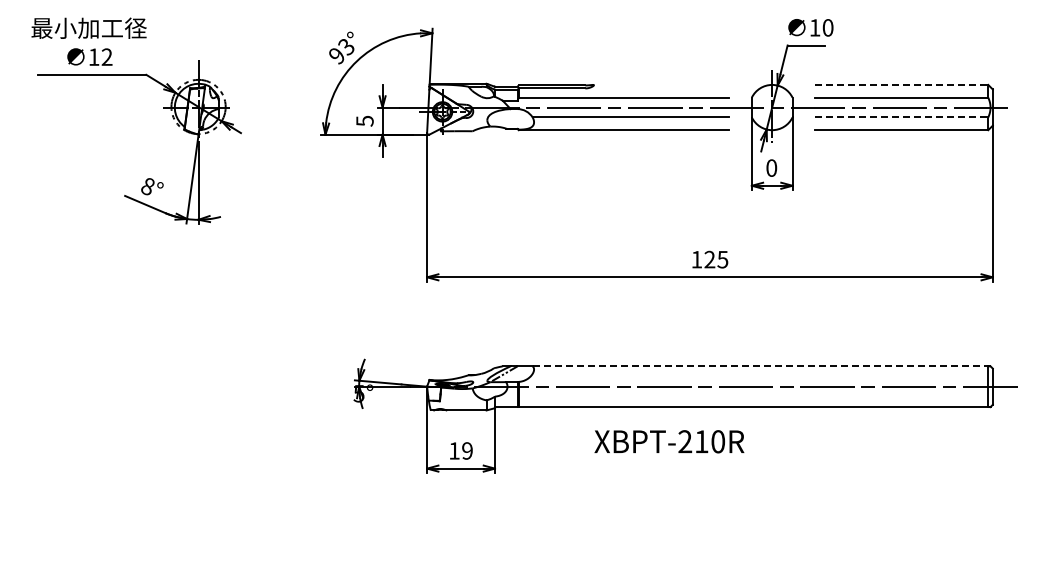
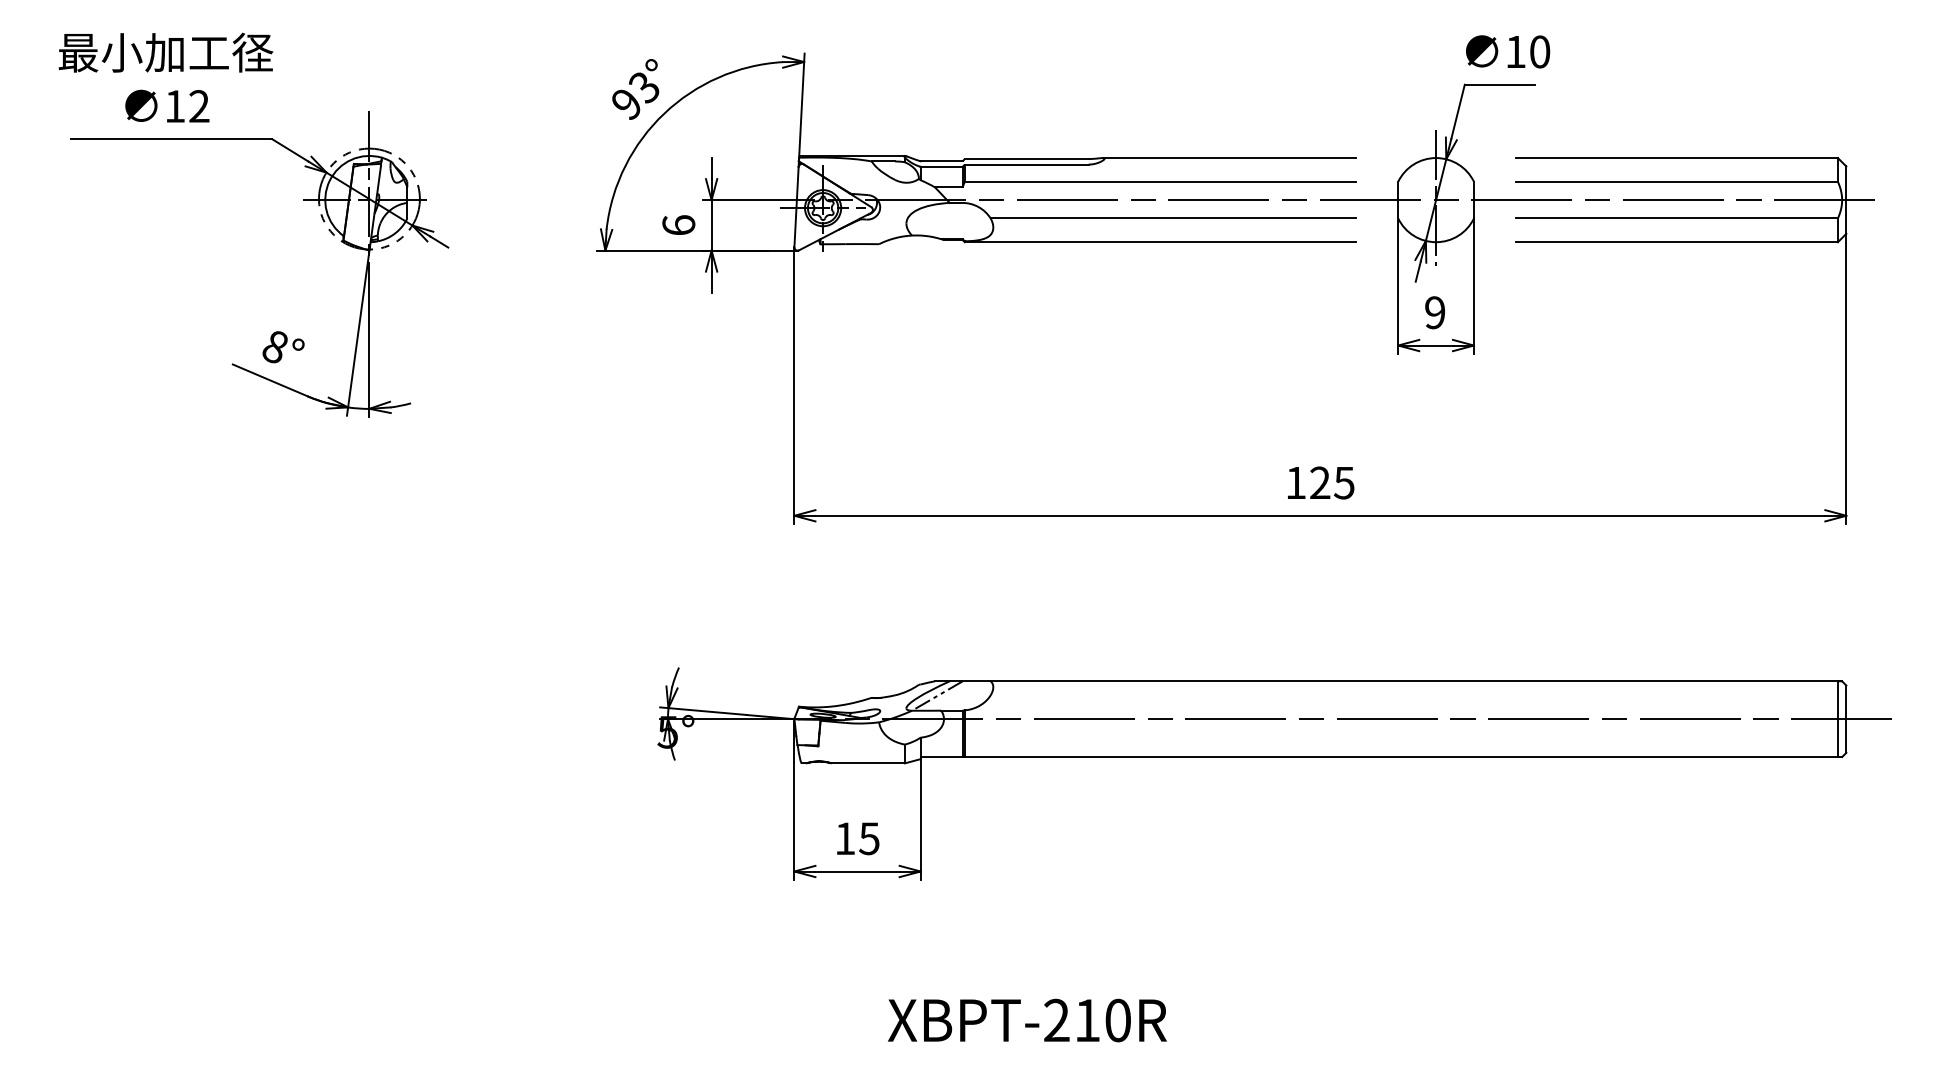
line: (661, 84) -> (1230, 157), added
line: (901, 84) -> (1676, 157), dashed -> solid
line: (901, 117) -> (1676, 218), dashed -> solid
text: (364, 120) -> (677, 224), 5 -> 6
text: (771, 167) -> (1434, 311), 0 -> 9
line: (761, 366) -> (1416, 681), dashed -> solid
text: (669, 441) -> (1027, 1020), moved
text: (467, 450) -> (869, 837), 19 -> 15

